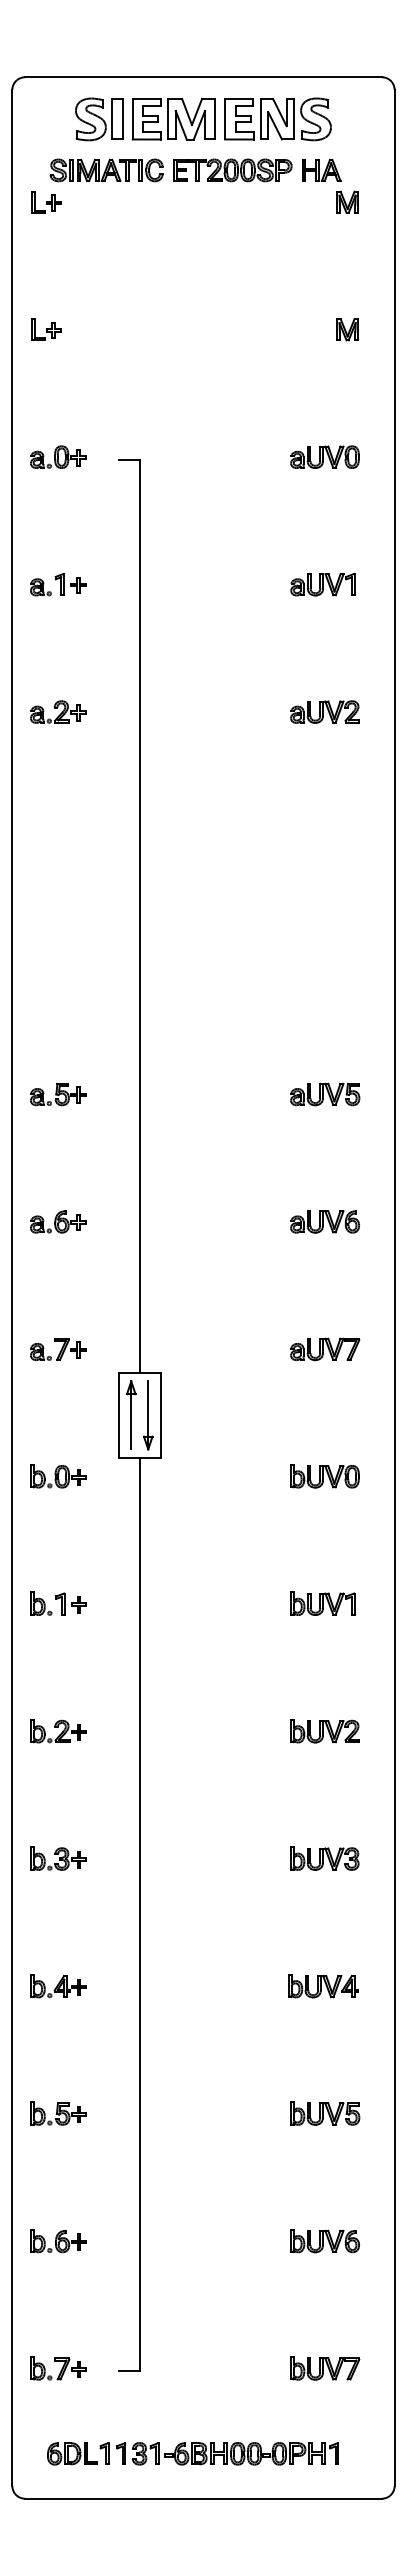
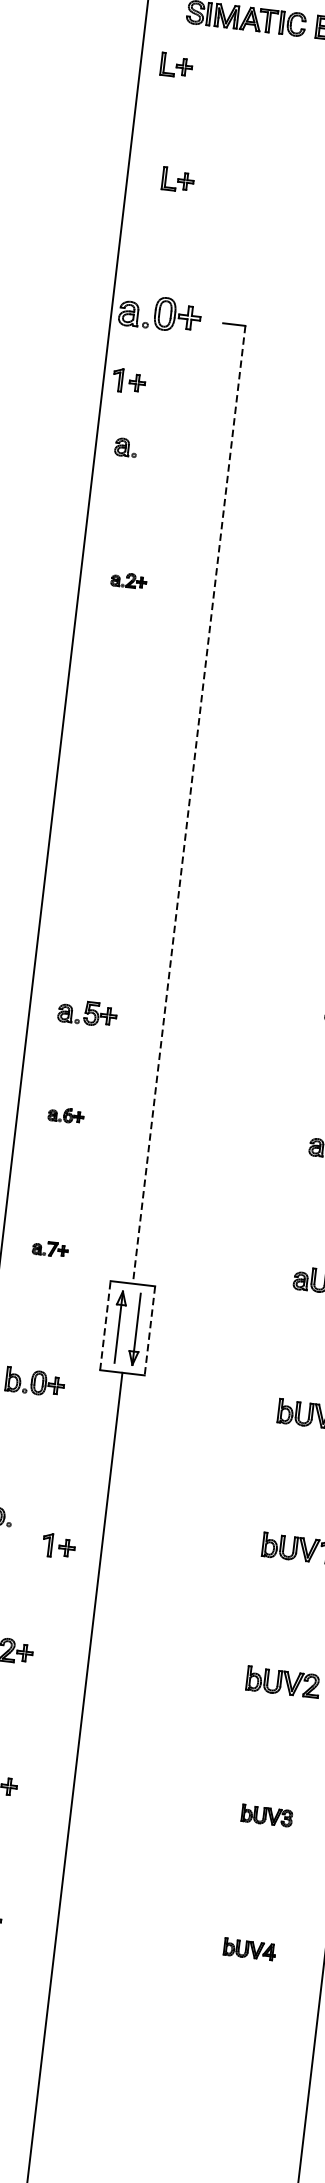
part: (46, 202) -> (176, 65), moved
part: (46, 329) -> (178, 179), moved
part: (58, 456) -> (160, 312), size x1.4
part: (70, 584) -> (129, 381), moved
part: (58, 711) -> (129, 580), size x0.6
line: (139, 916) -> (188, 805), solid -> dashed
part: (58, 1094) -> (87, 1013), moved
part: (58, 1221) -> (66, 1114), size x0.6
part: (58, 1349) -> (50, 1249), size x0.6
line: (118, 1414) -> (105, 1324), solid -> dashed
line: (161, 1415) -> (150, 1331), solid -> dashed
part: (70, 1603) -> (58, 1545), moved
part: (324, 1858) -> (266, 1815), size x0.7
part: (323, 1986) -> (249, 1949), size x0.7
part: (325, 2113) -> (236, 2083), removed

